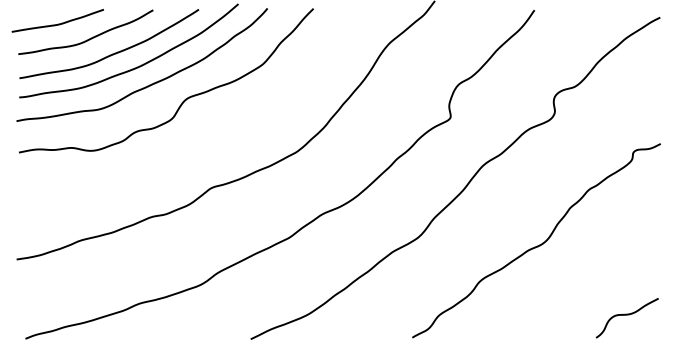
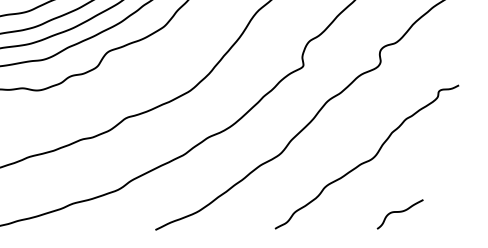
curve: (626, 315) -> (399, 212), moved

